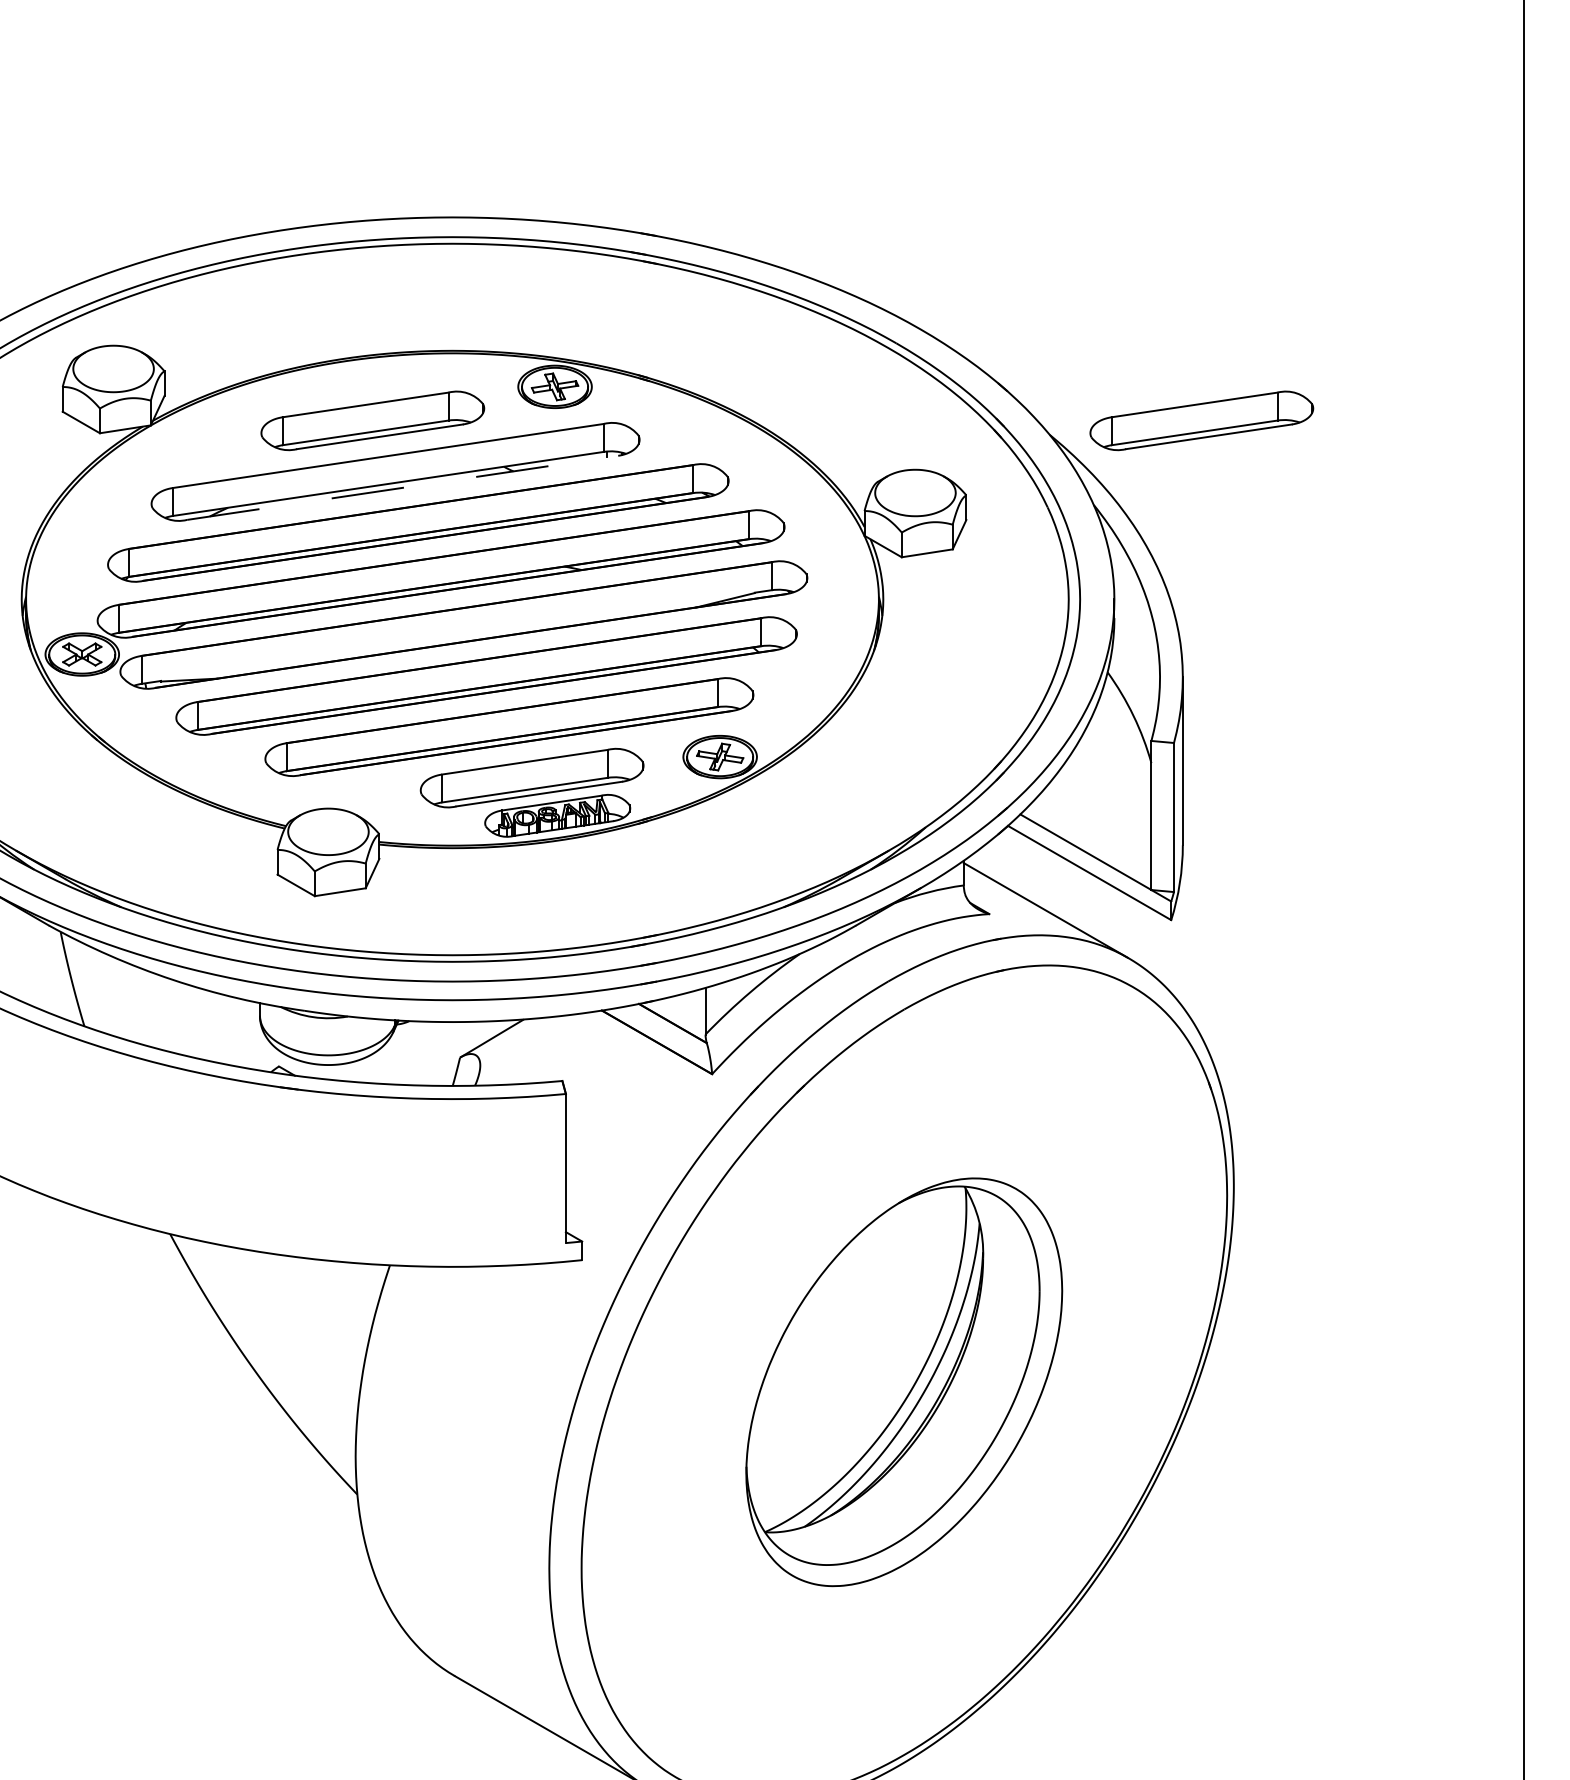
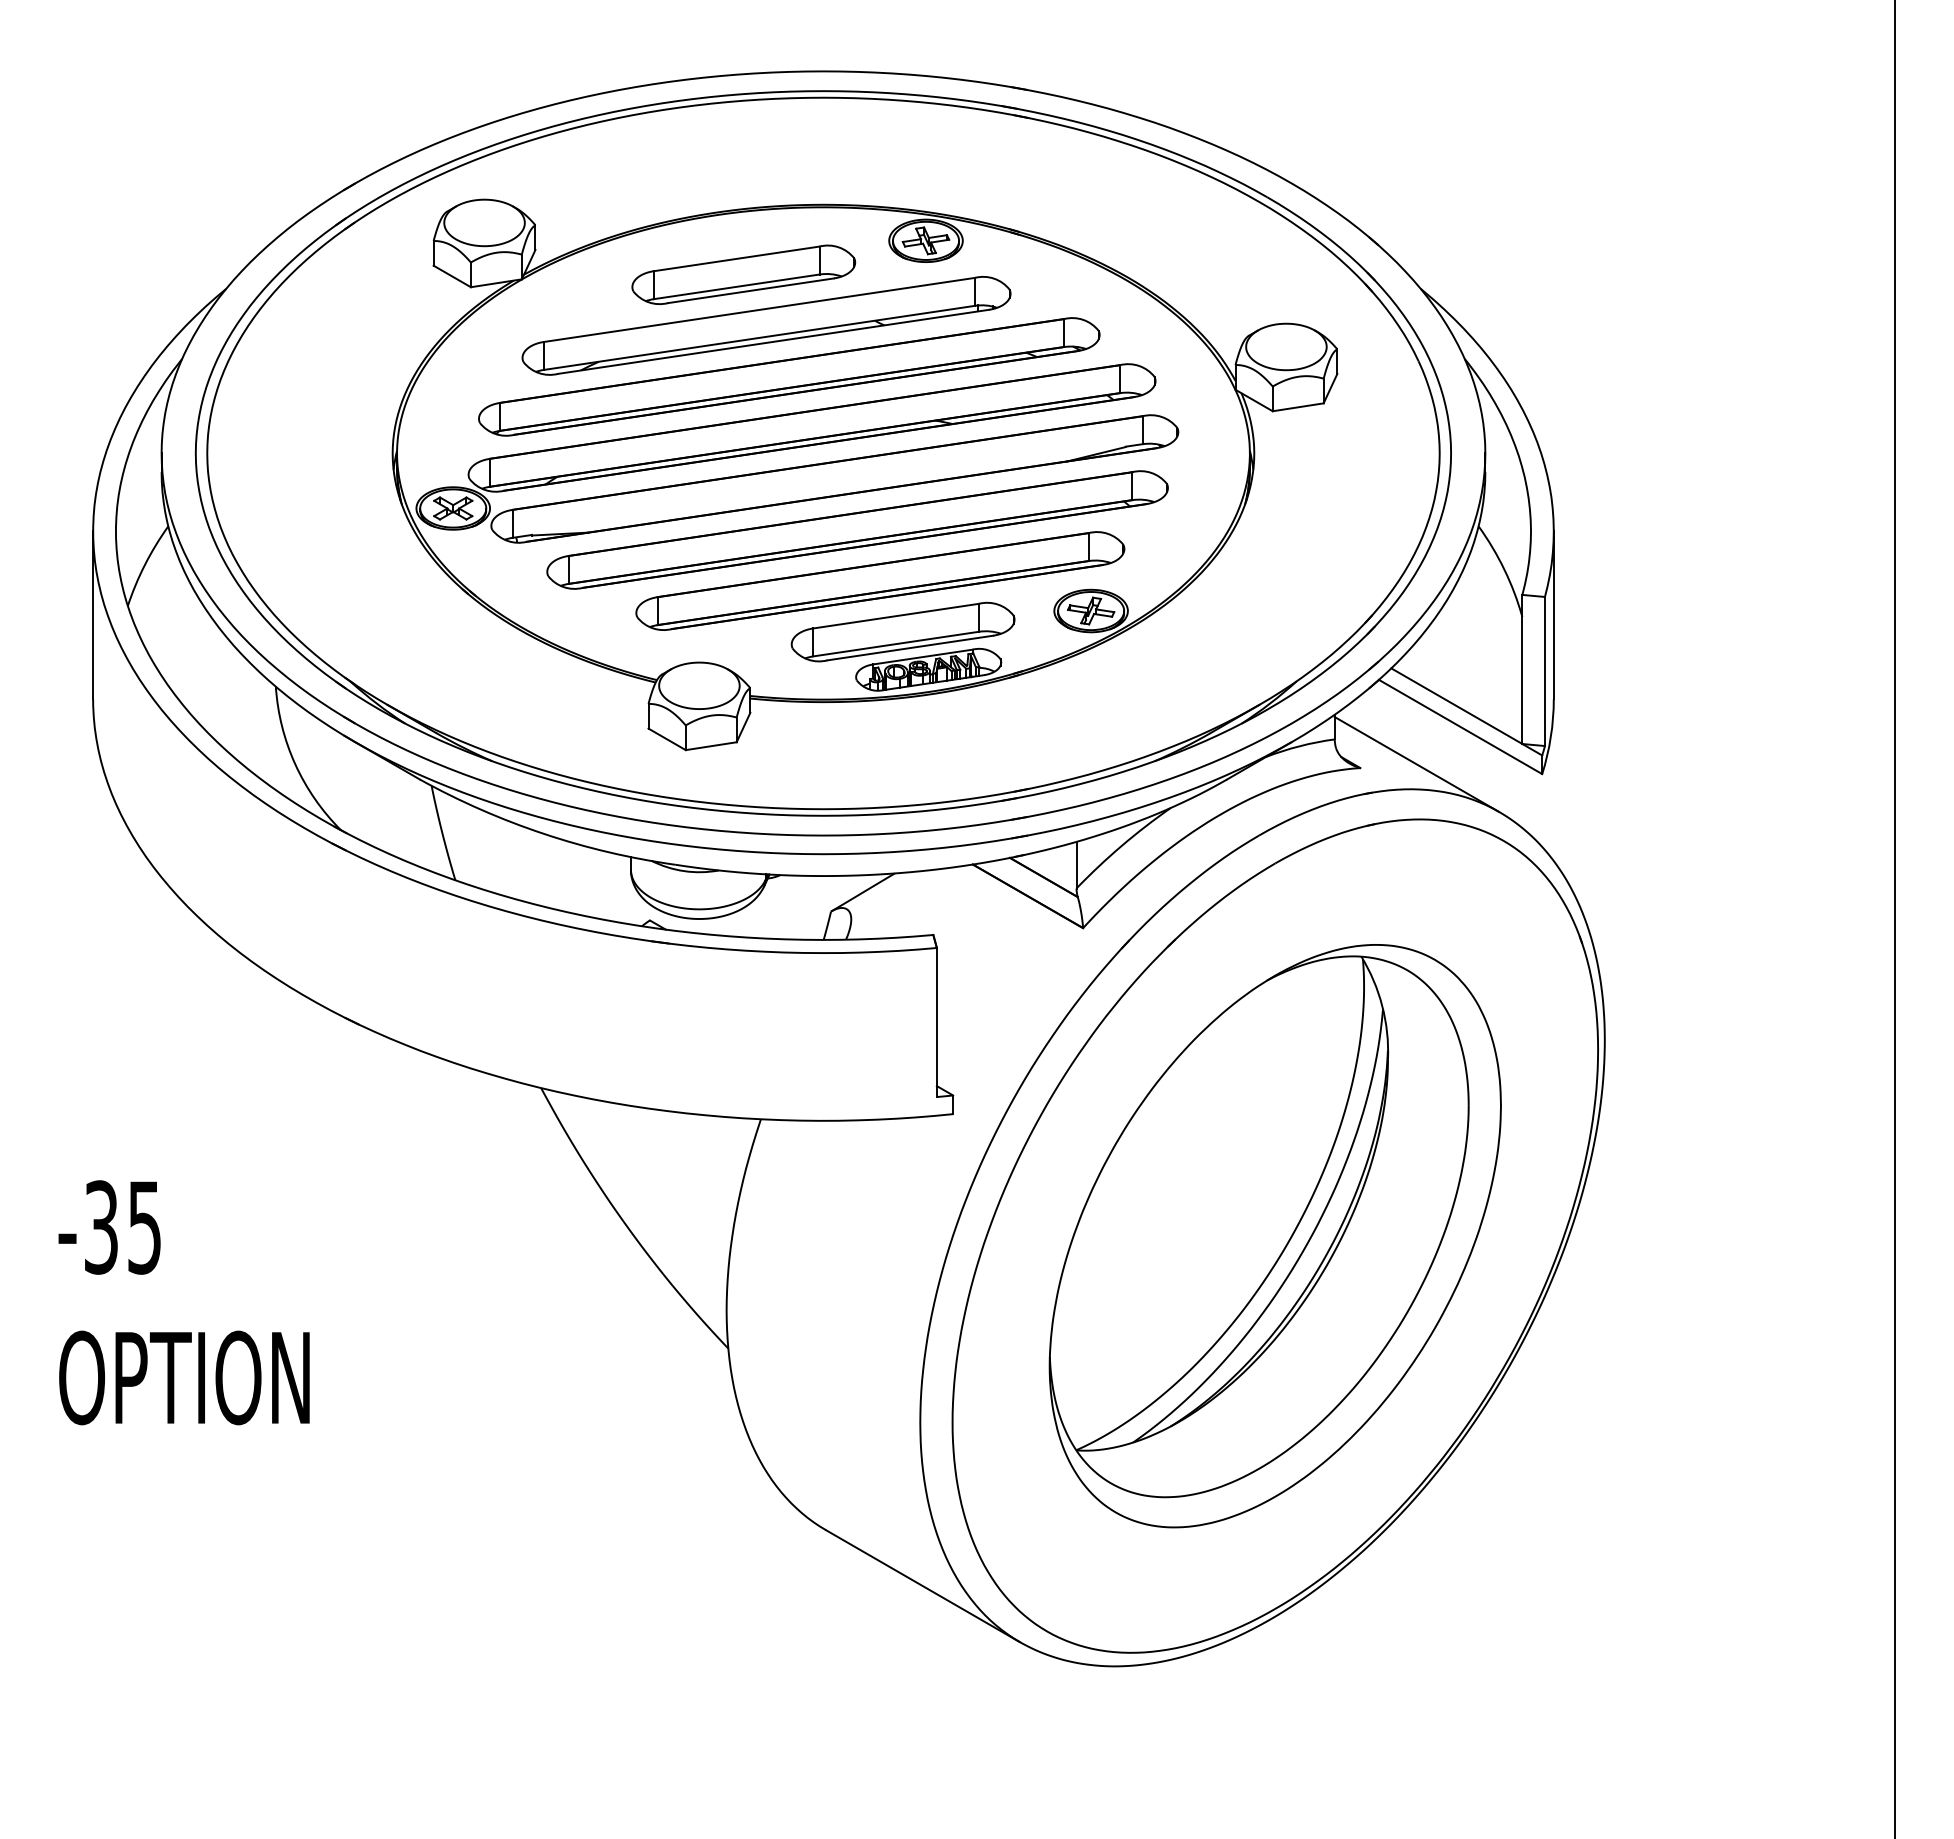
part: (1201, 420) -> (1572, 274), removed
line: (402, 487) -> (773, 341), dashed -> solid
part: (903, 1382) -> (1274, 1236), size x1.43

